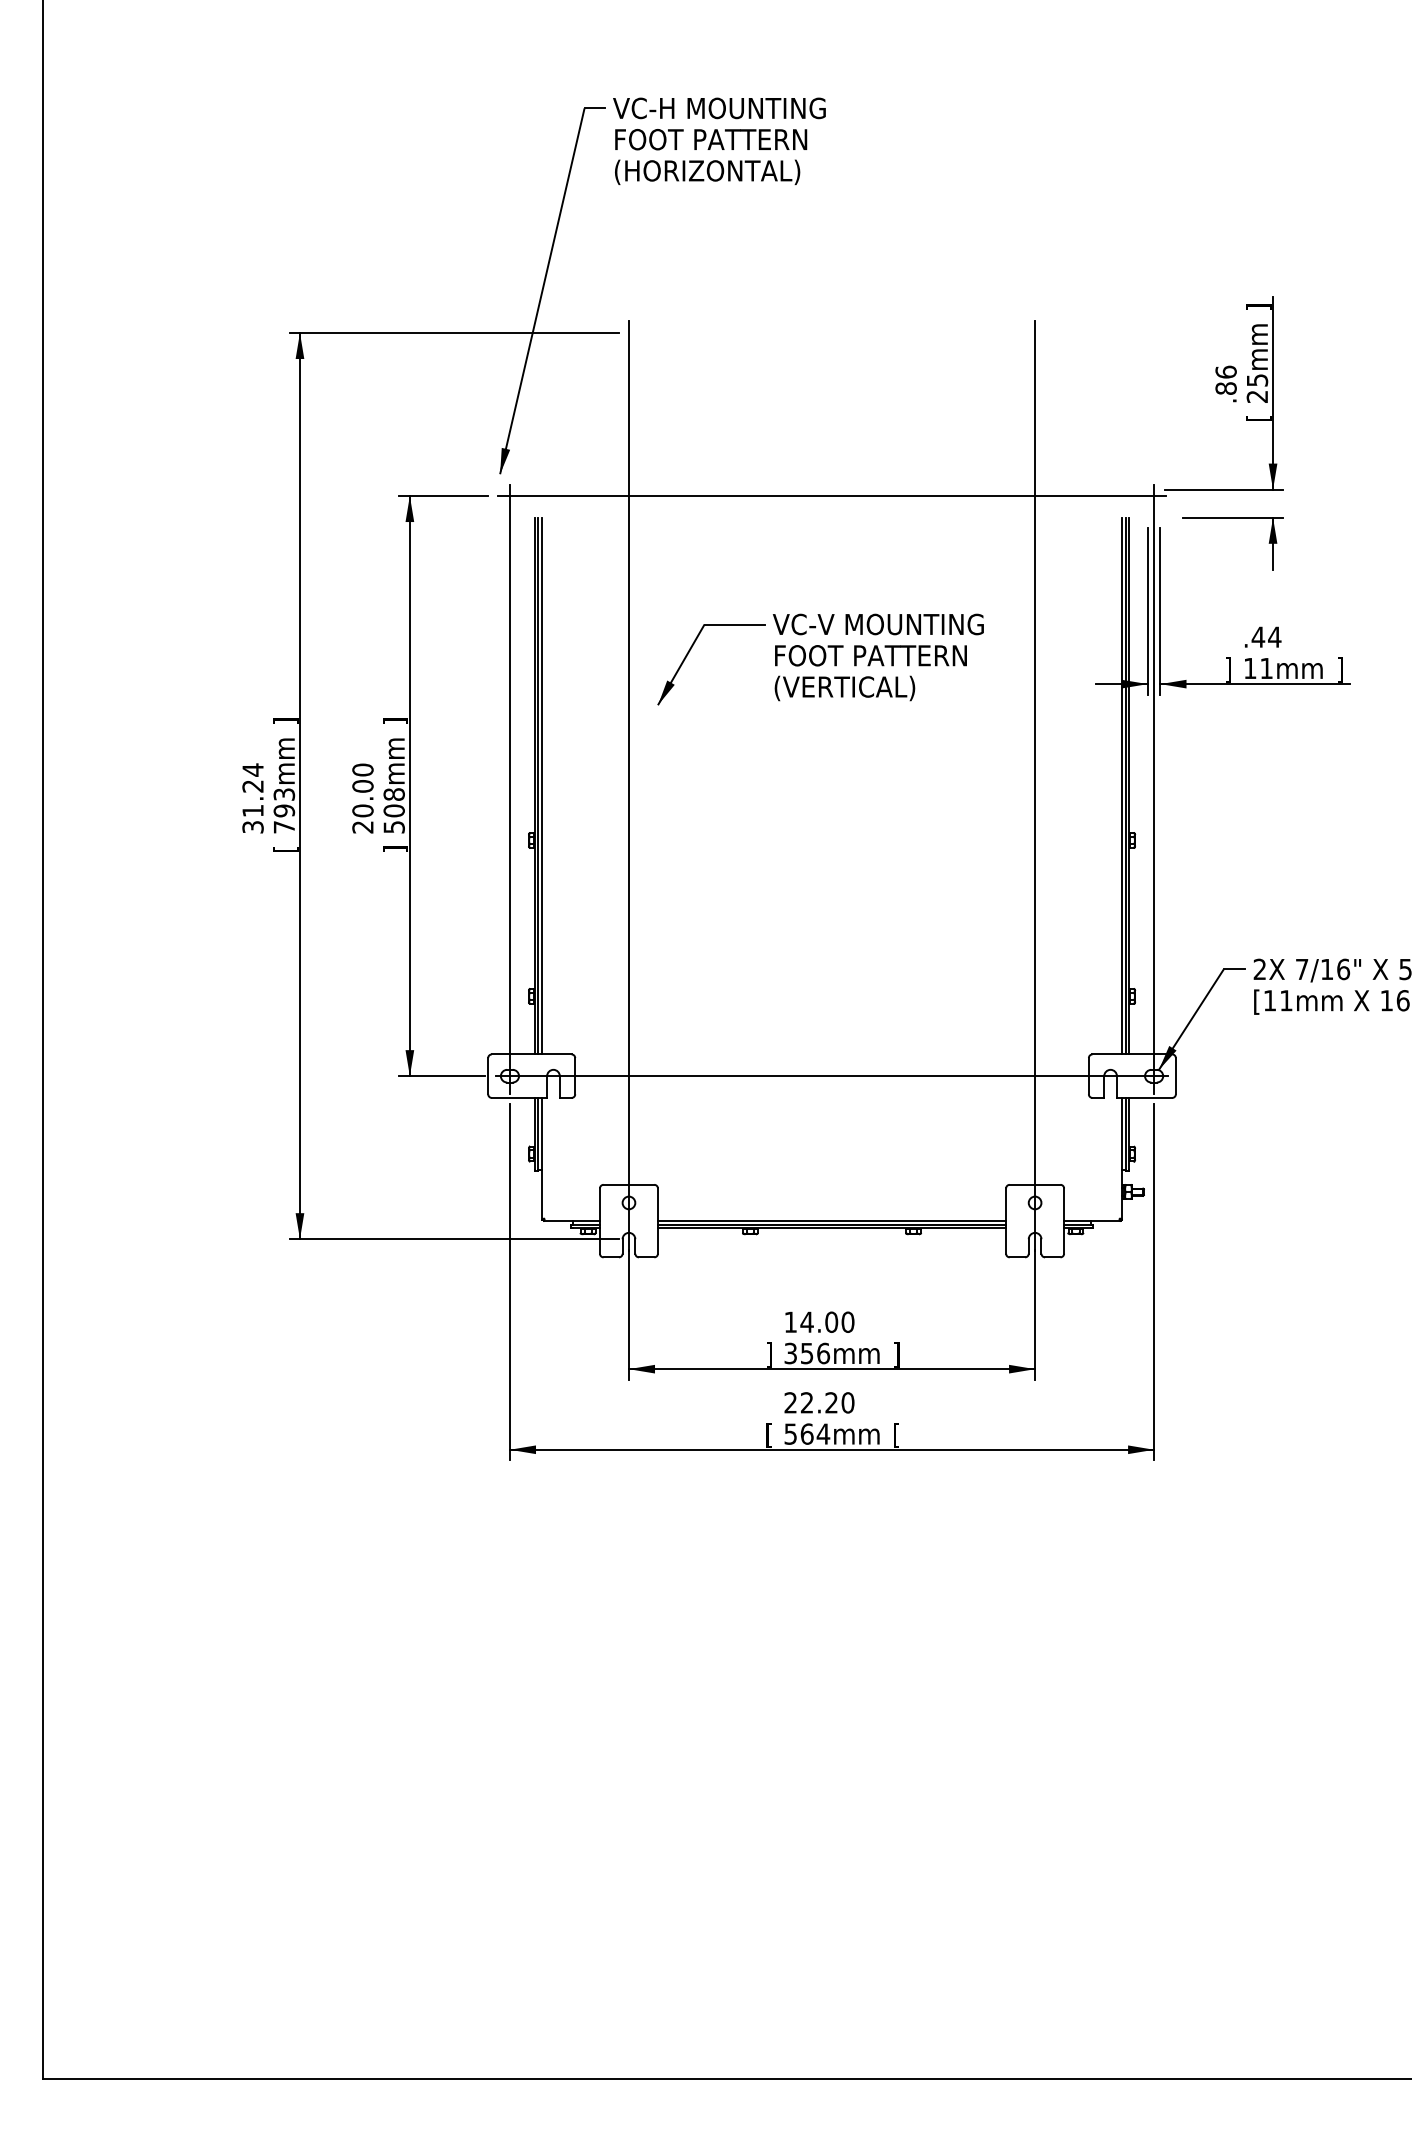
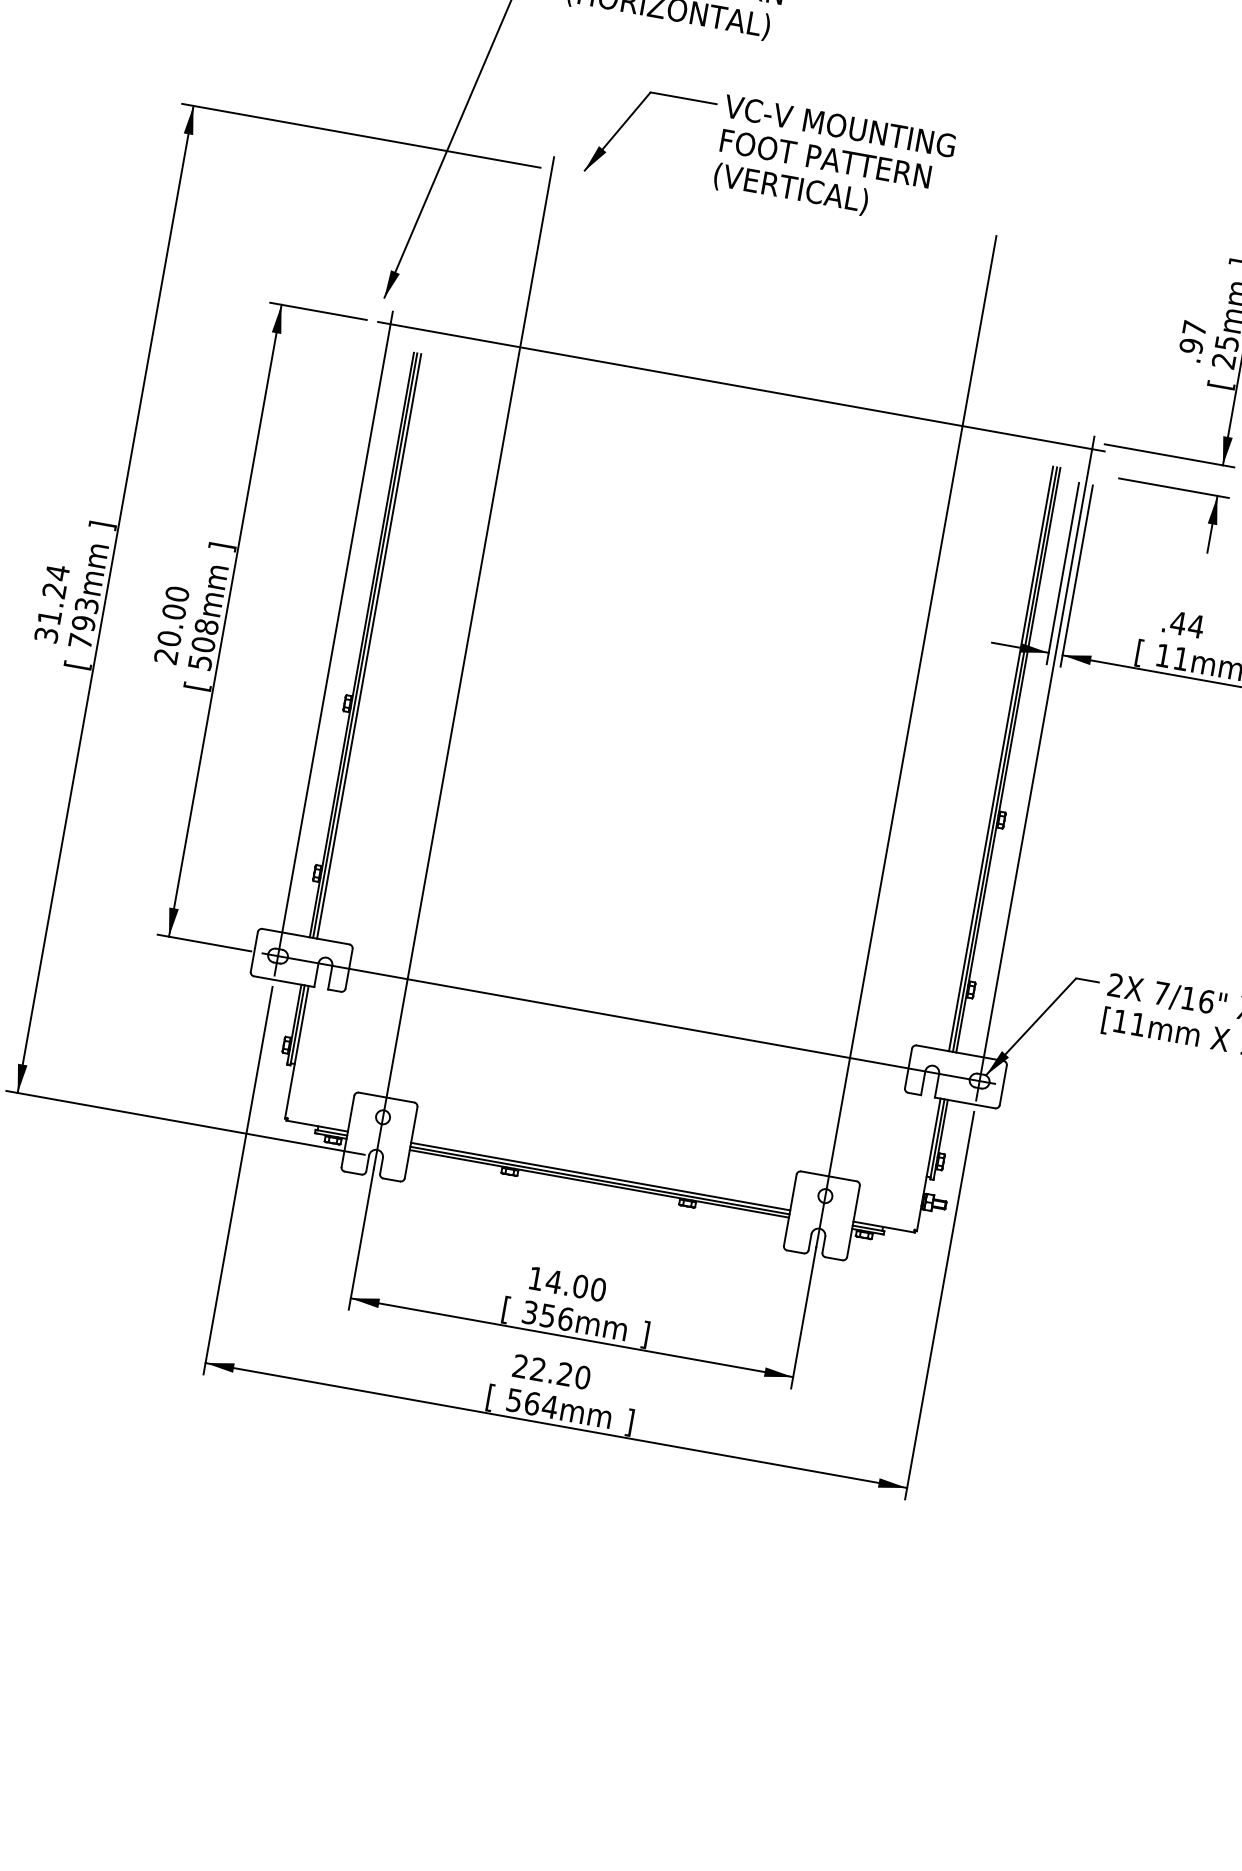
text: (1225, 380) -> (1192, 337), .86 -> .97
part: (820, 659) -> (770, 153), moved
text: (1228, 669) -> (1139, 652), ] -> [
text: (395, 848) -> (197, 685), ] -> [
text: (768, 1354) -> (505, 1309), ] -> [
text: (896, 1435) -> (629, 1422), [ -> ]

